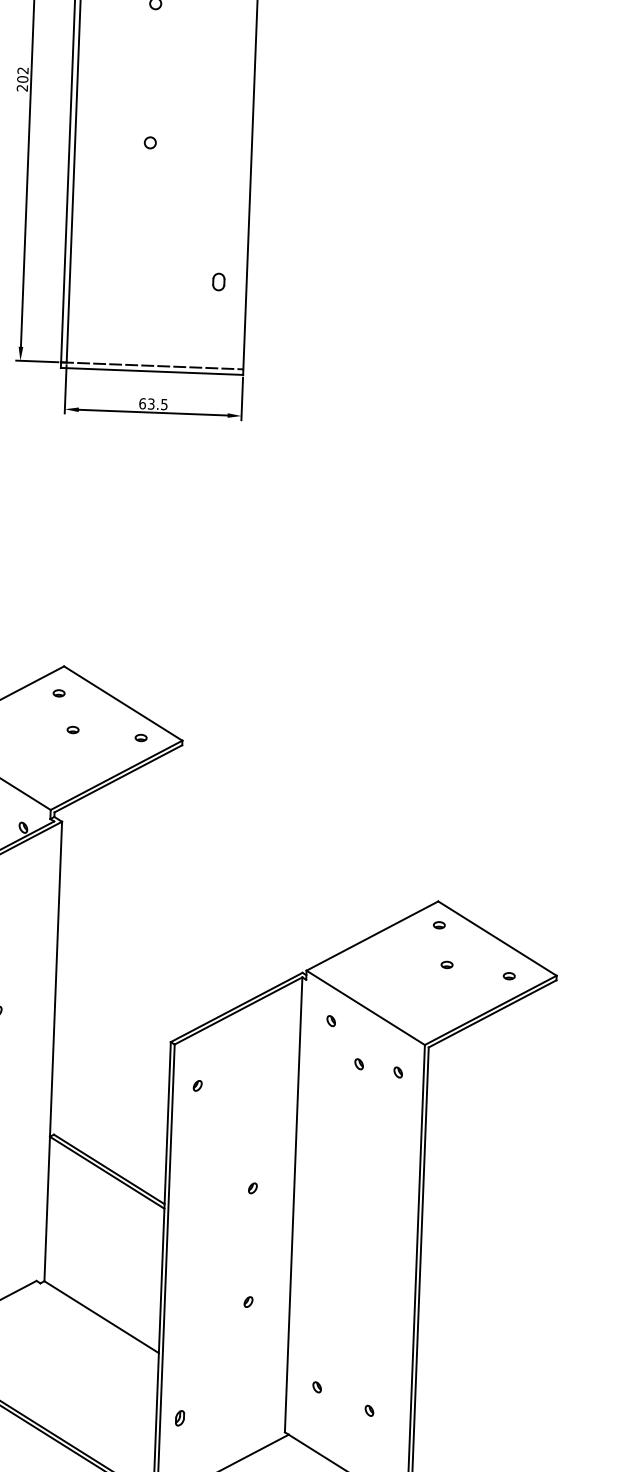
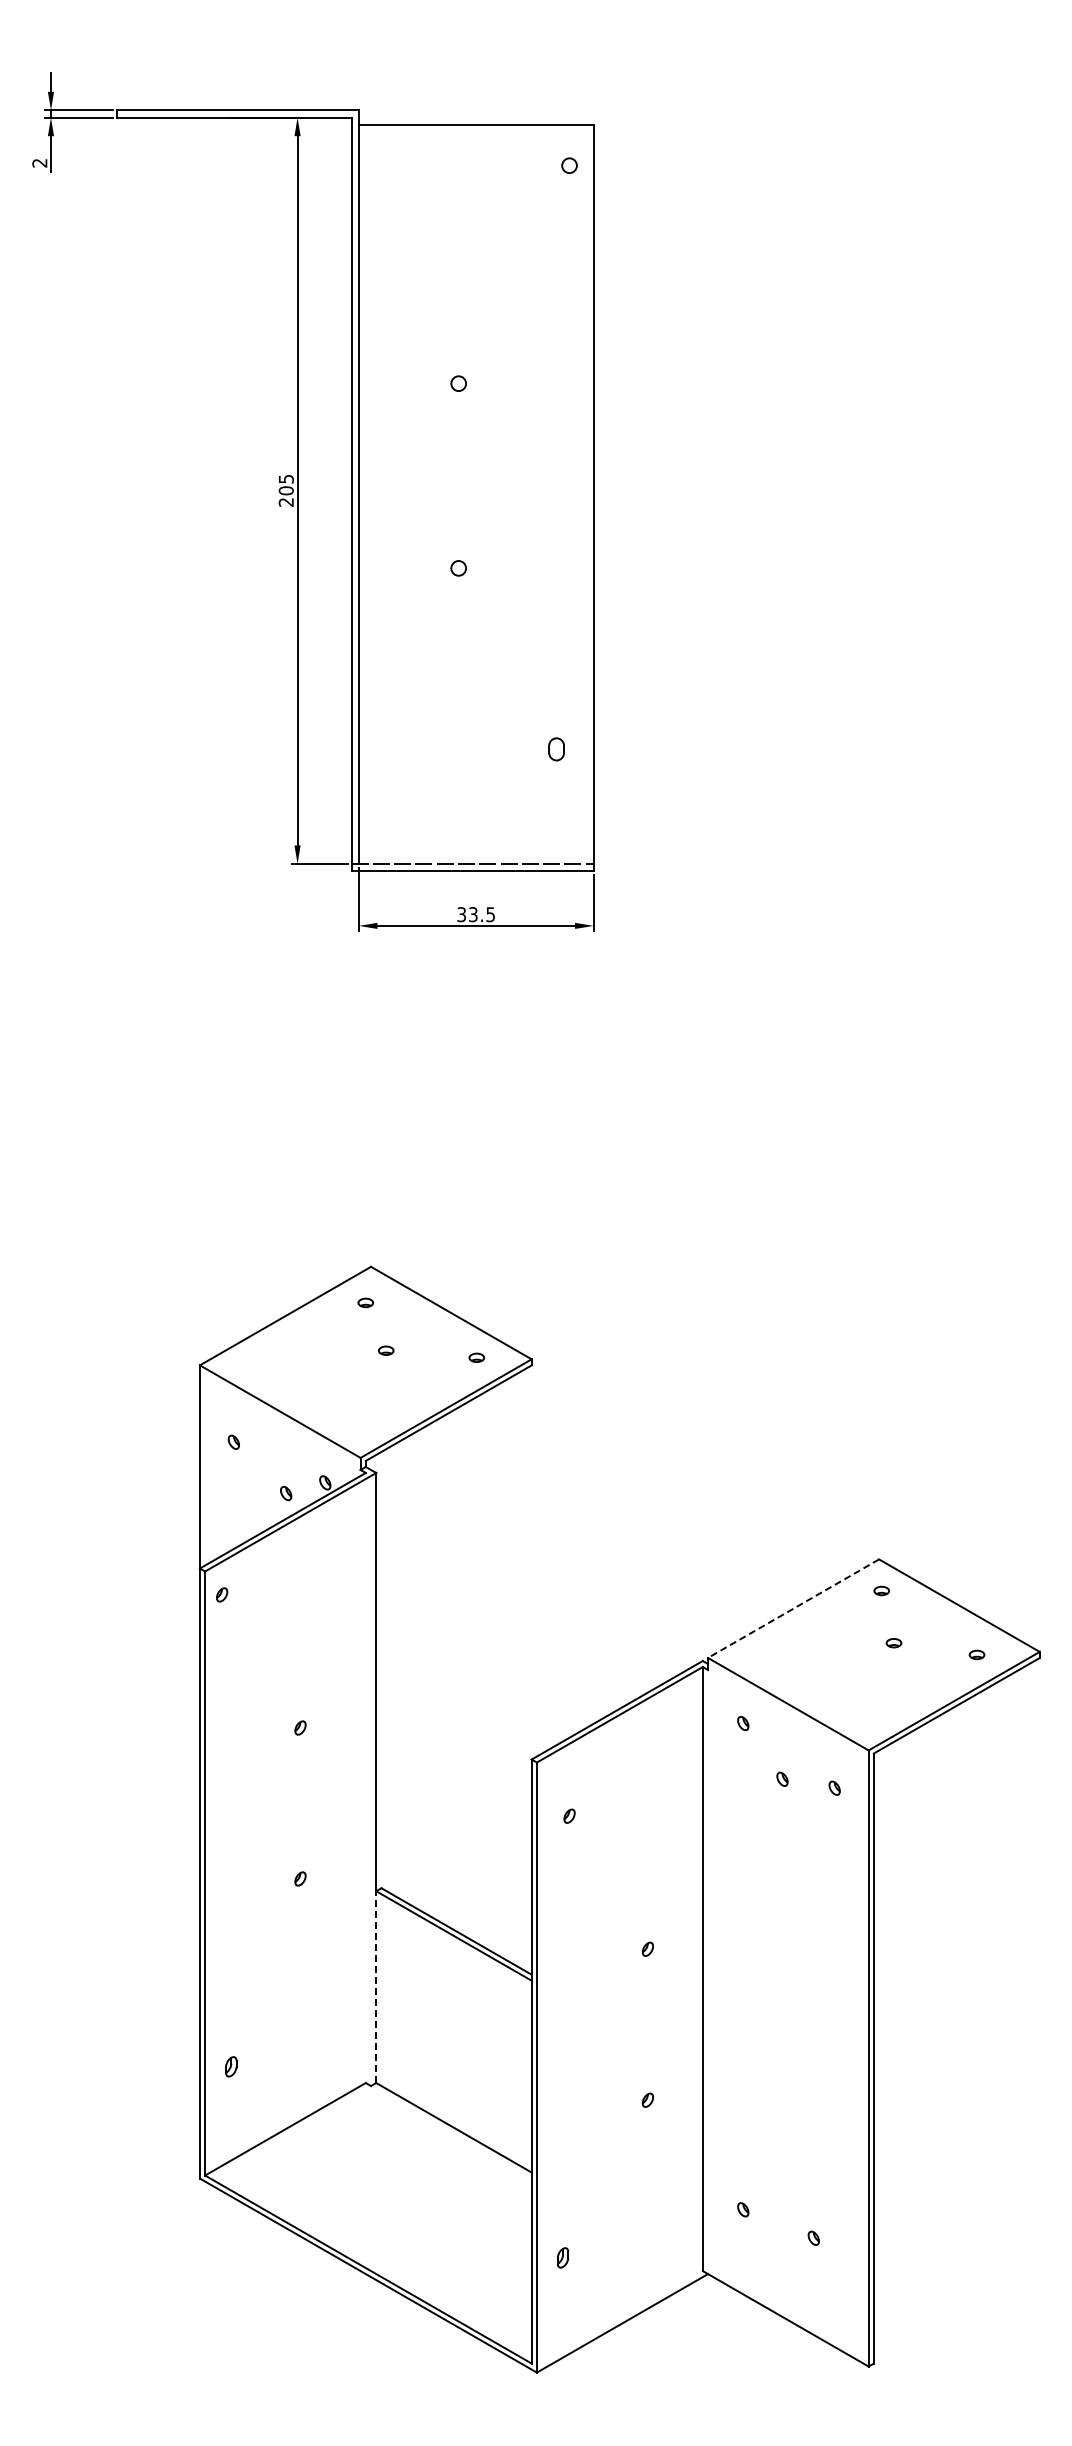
text: (22, 70) -> (285, 479), 202 -> 205
text: (142, 403) -> (461, 914), 63.5 -> 33.5
line: (372, 935) -> (793, 1608), solid -> dashed
line: (47, 1209) -> (376, 1987), solid -> dashed

